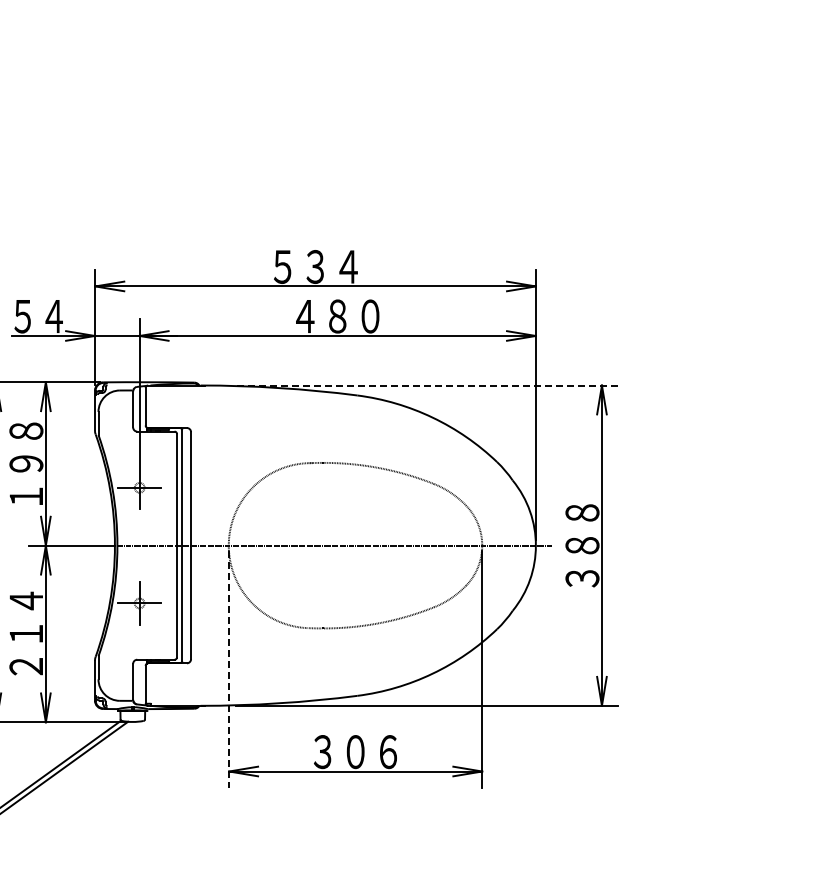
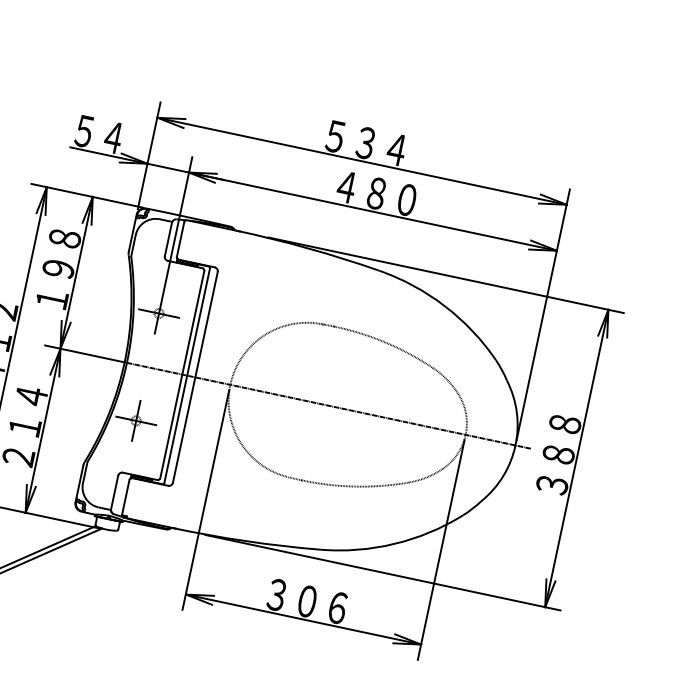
line: (426, 385) -> (445, 275), dashed -> solid
line: (228, 670) -> (205, 500), dashed -> solid

